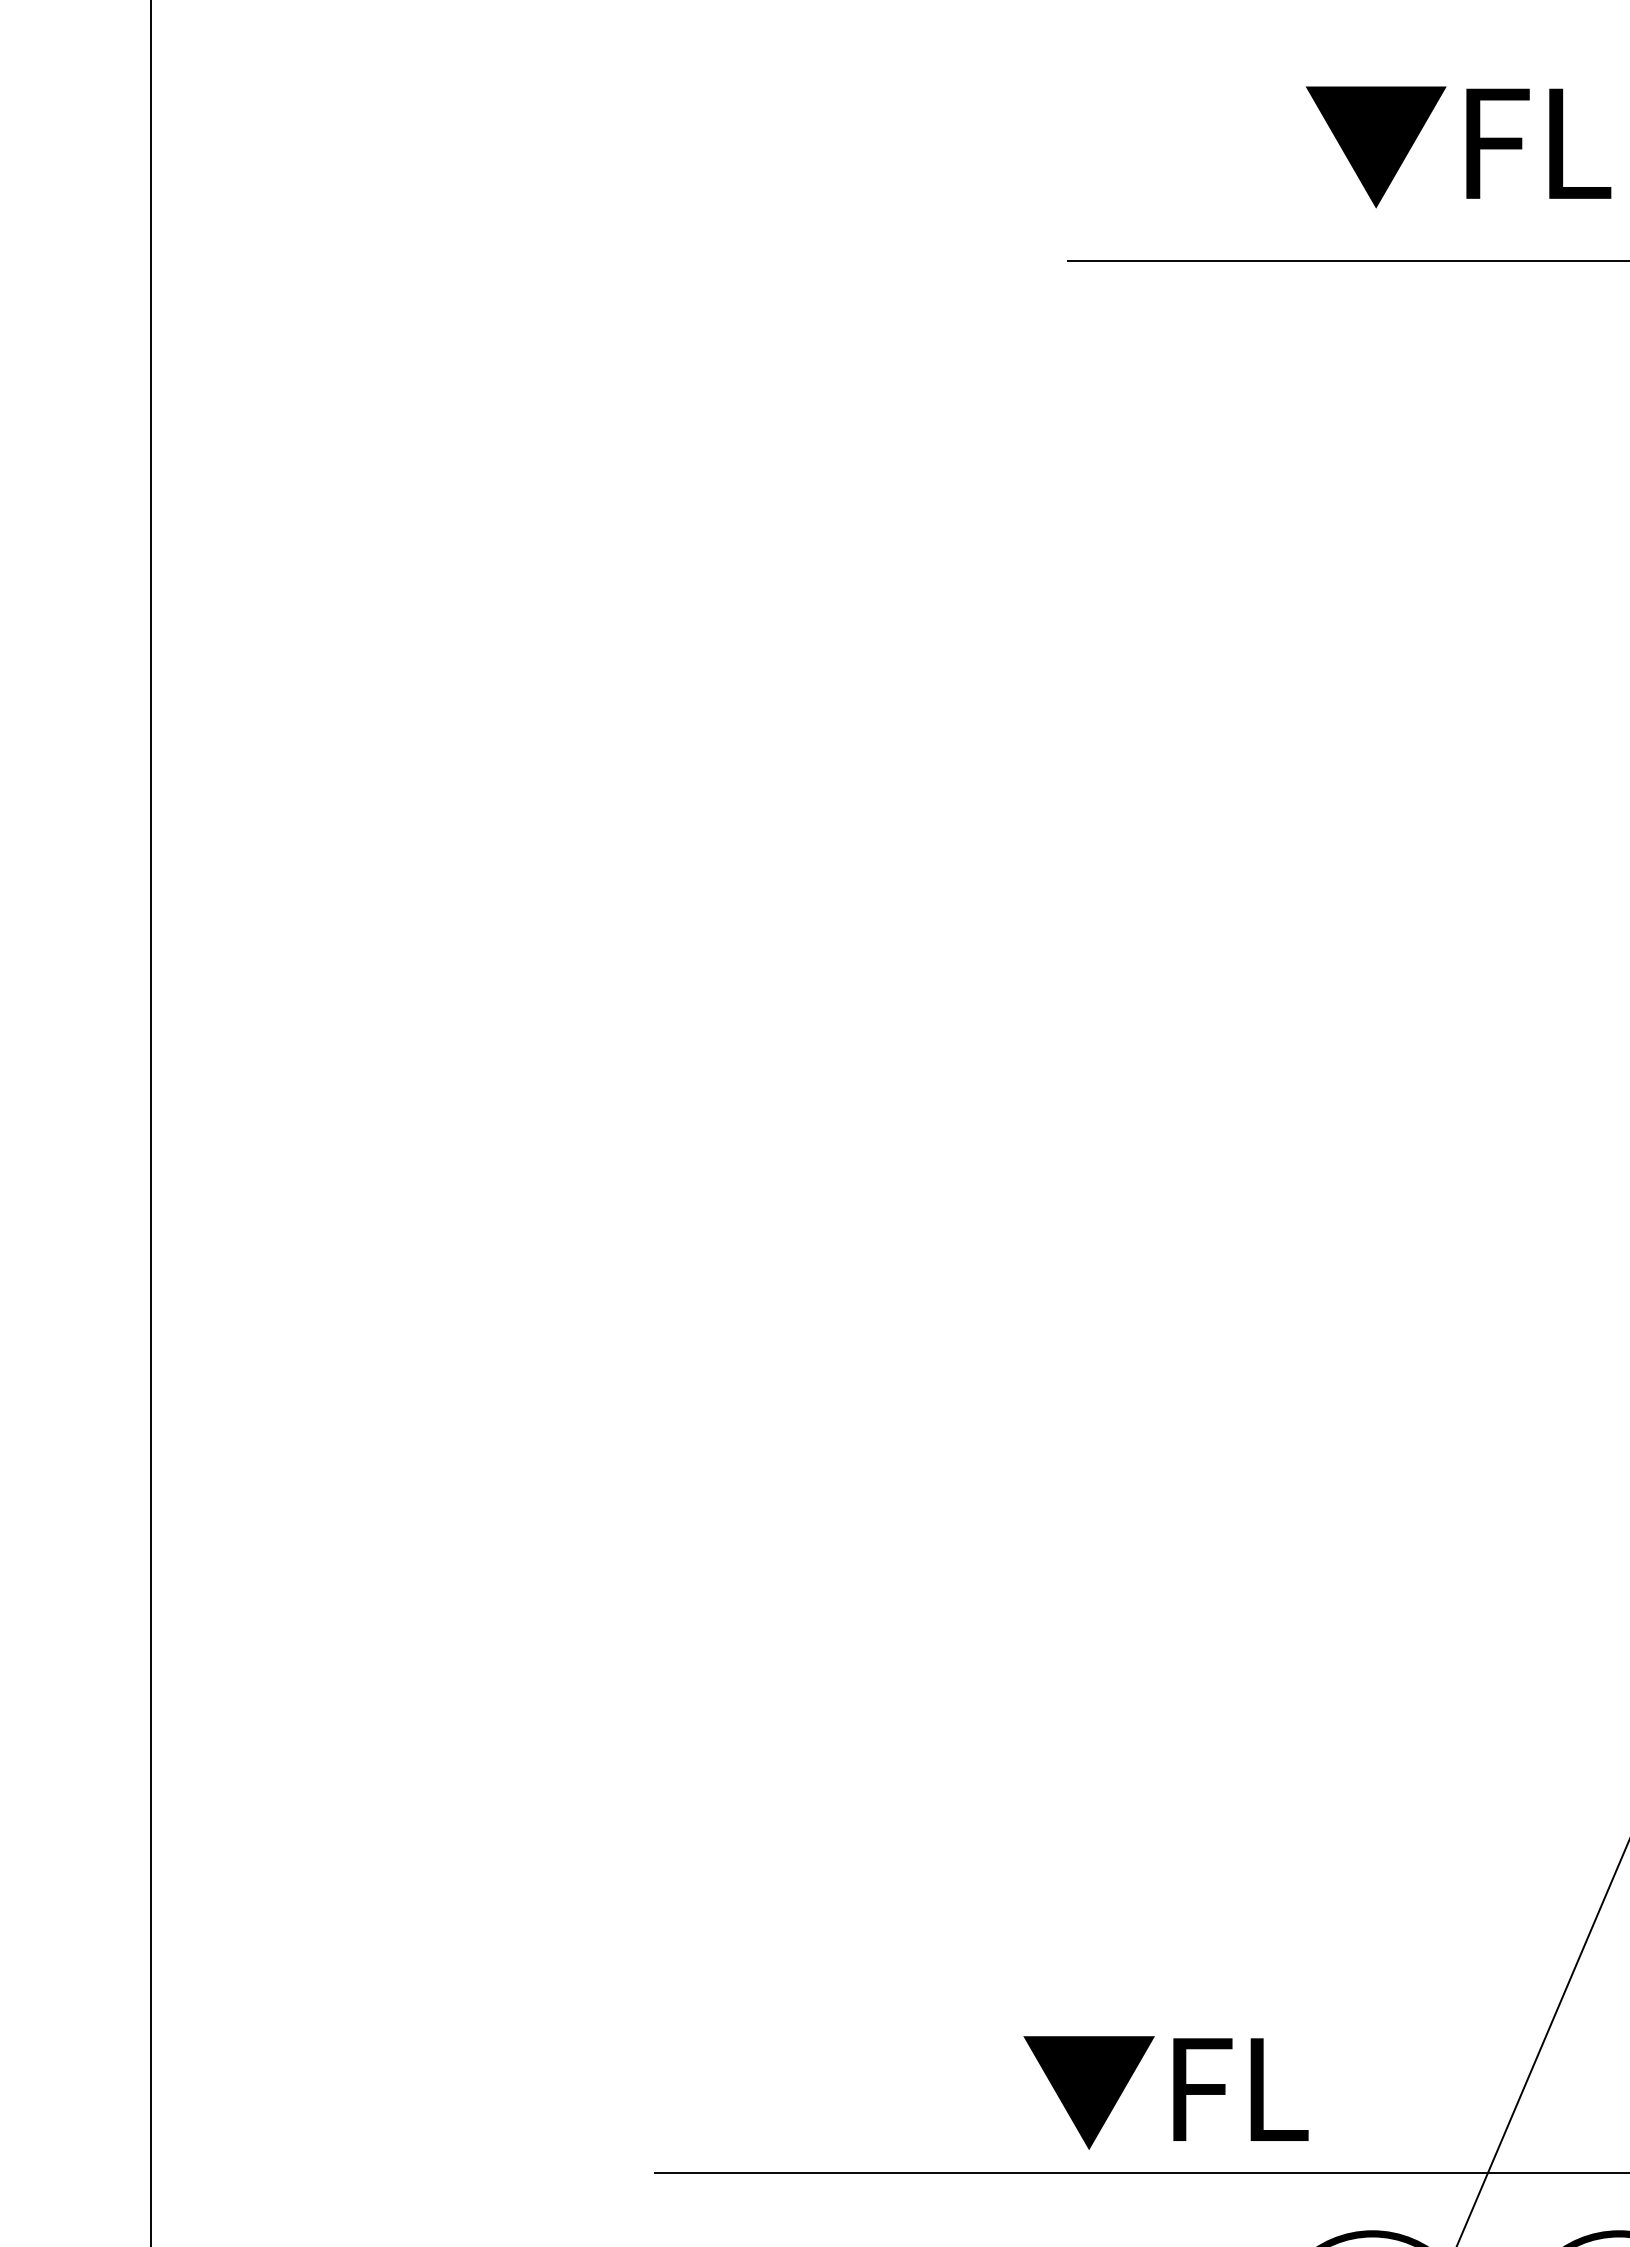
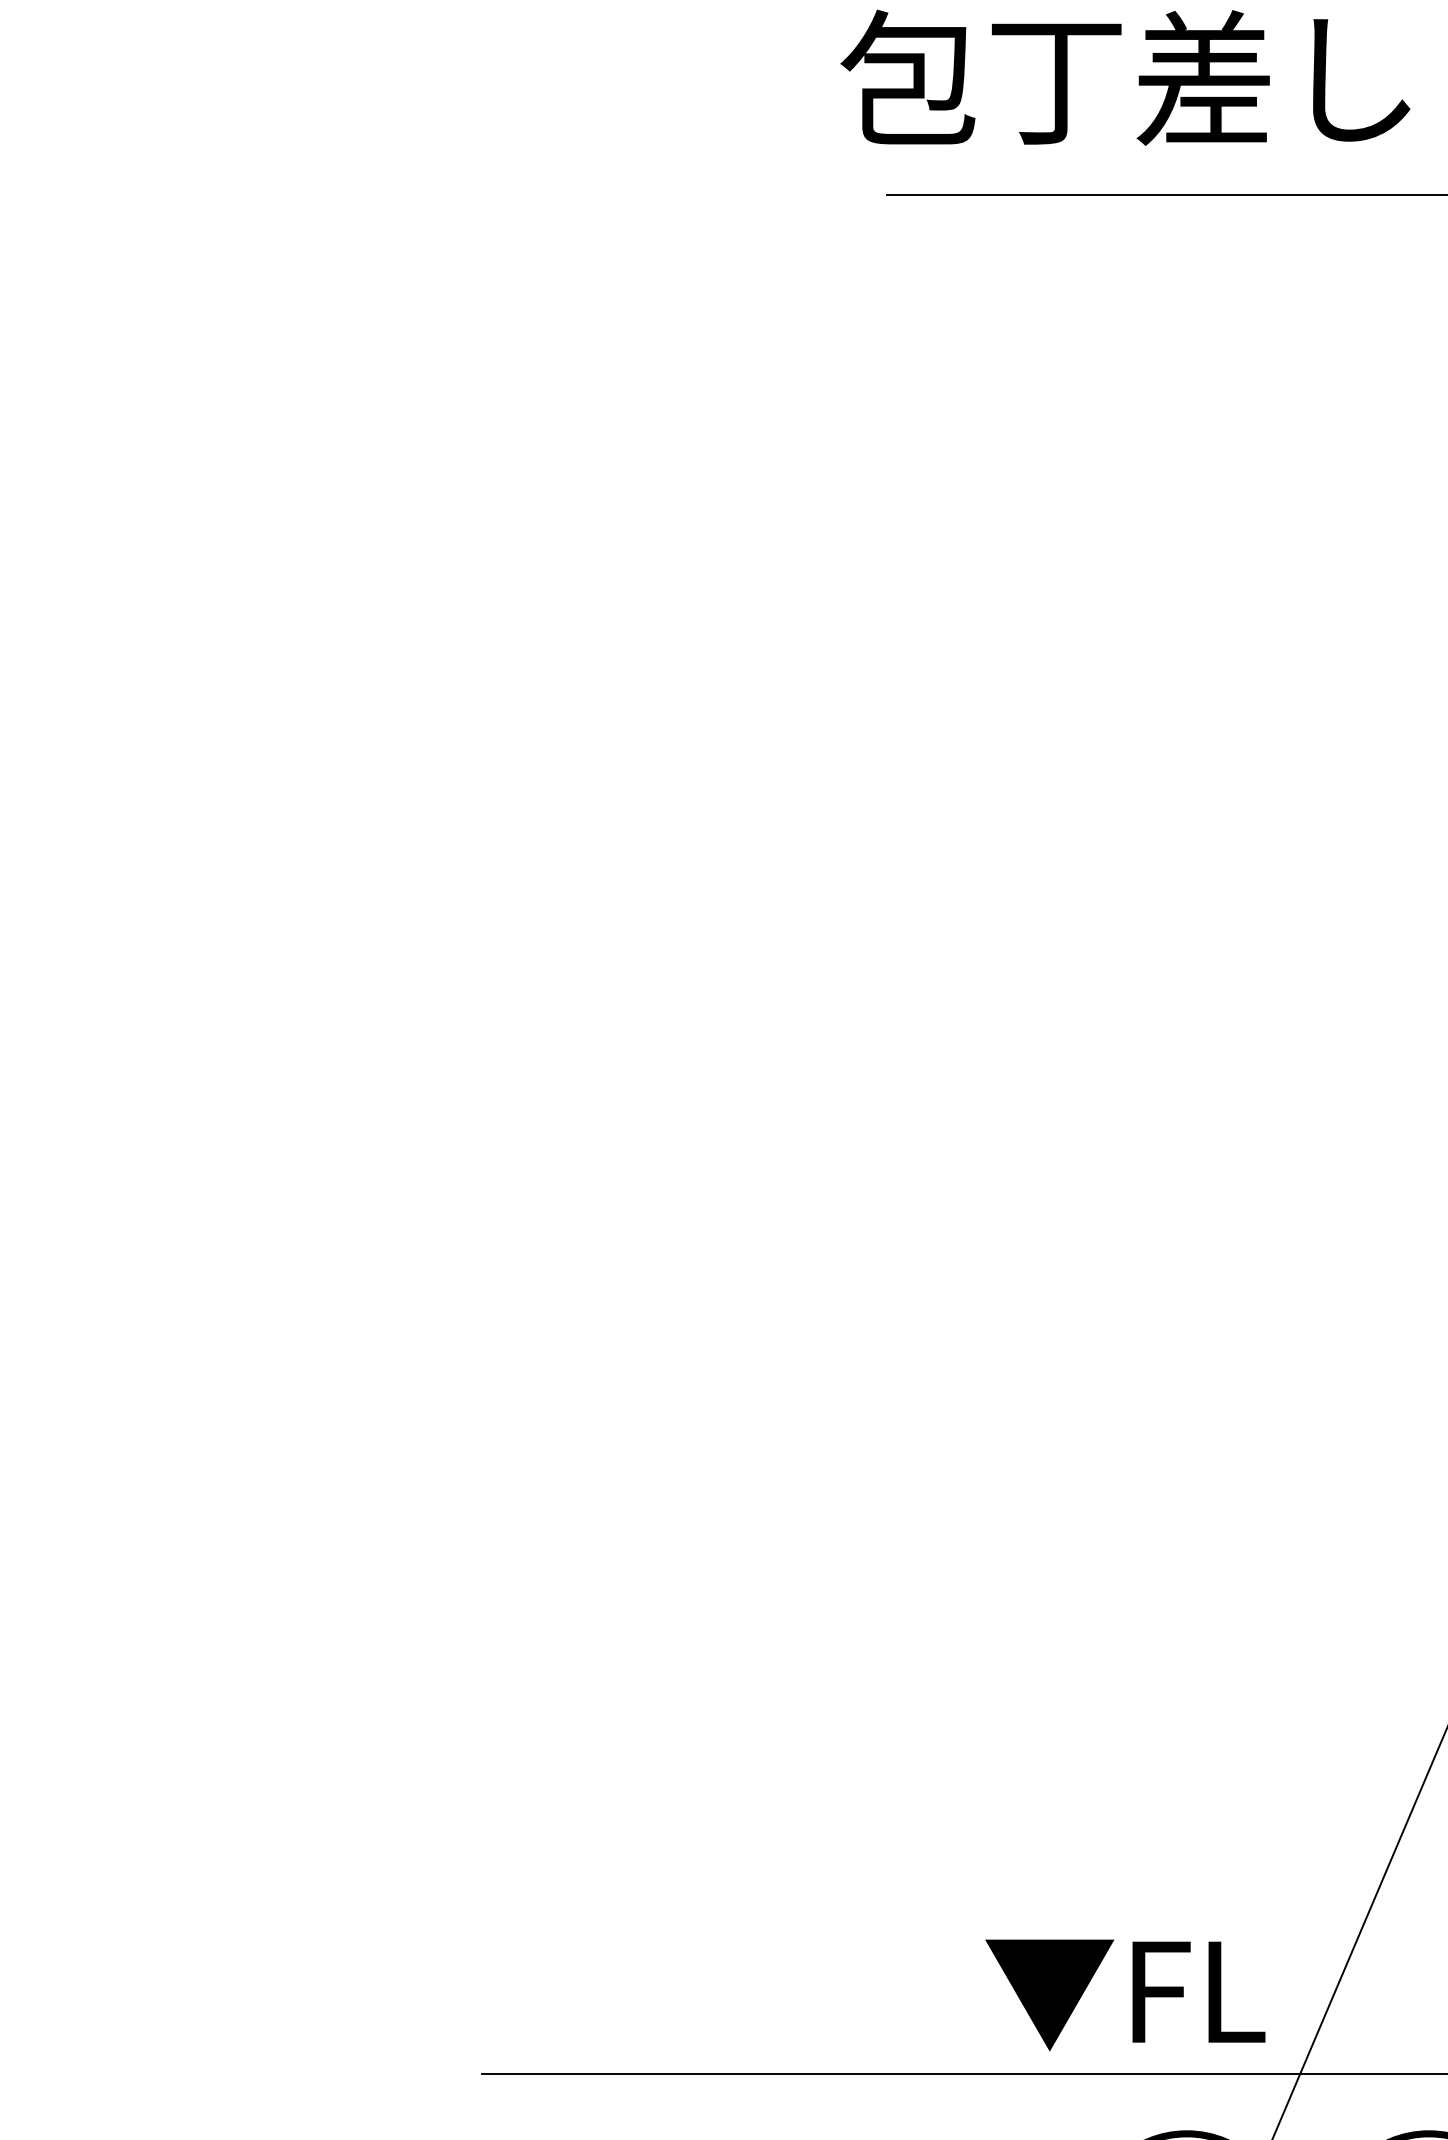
text: (1315, 141) -> (1130, 77), ▼FL -> 包丁差し
text: (1165, 2092) -> (1124, 1994), moved

